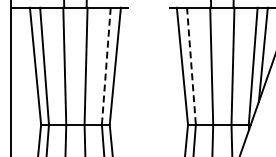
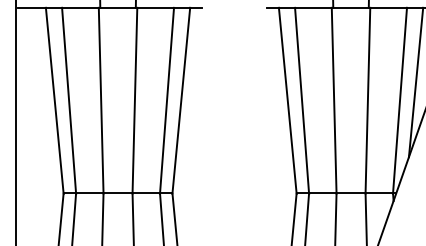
line: (191, 65) -> (302, 99), dashed -> solid
line: (106, 66) -> (167, 100), dashed -> solid

